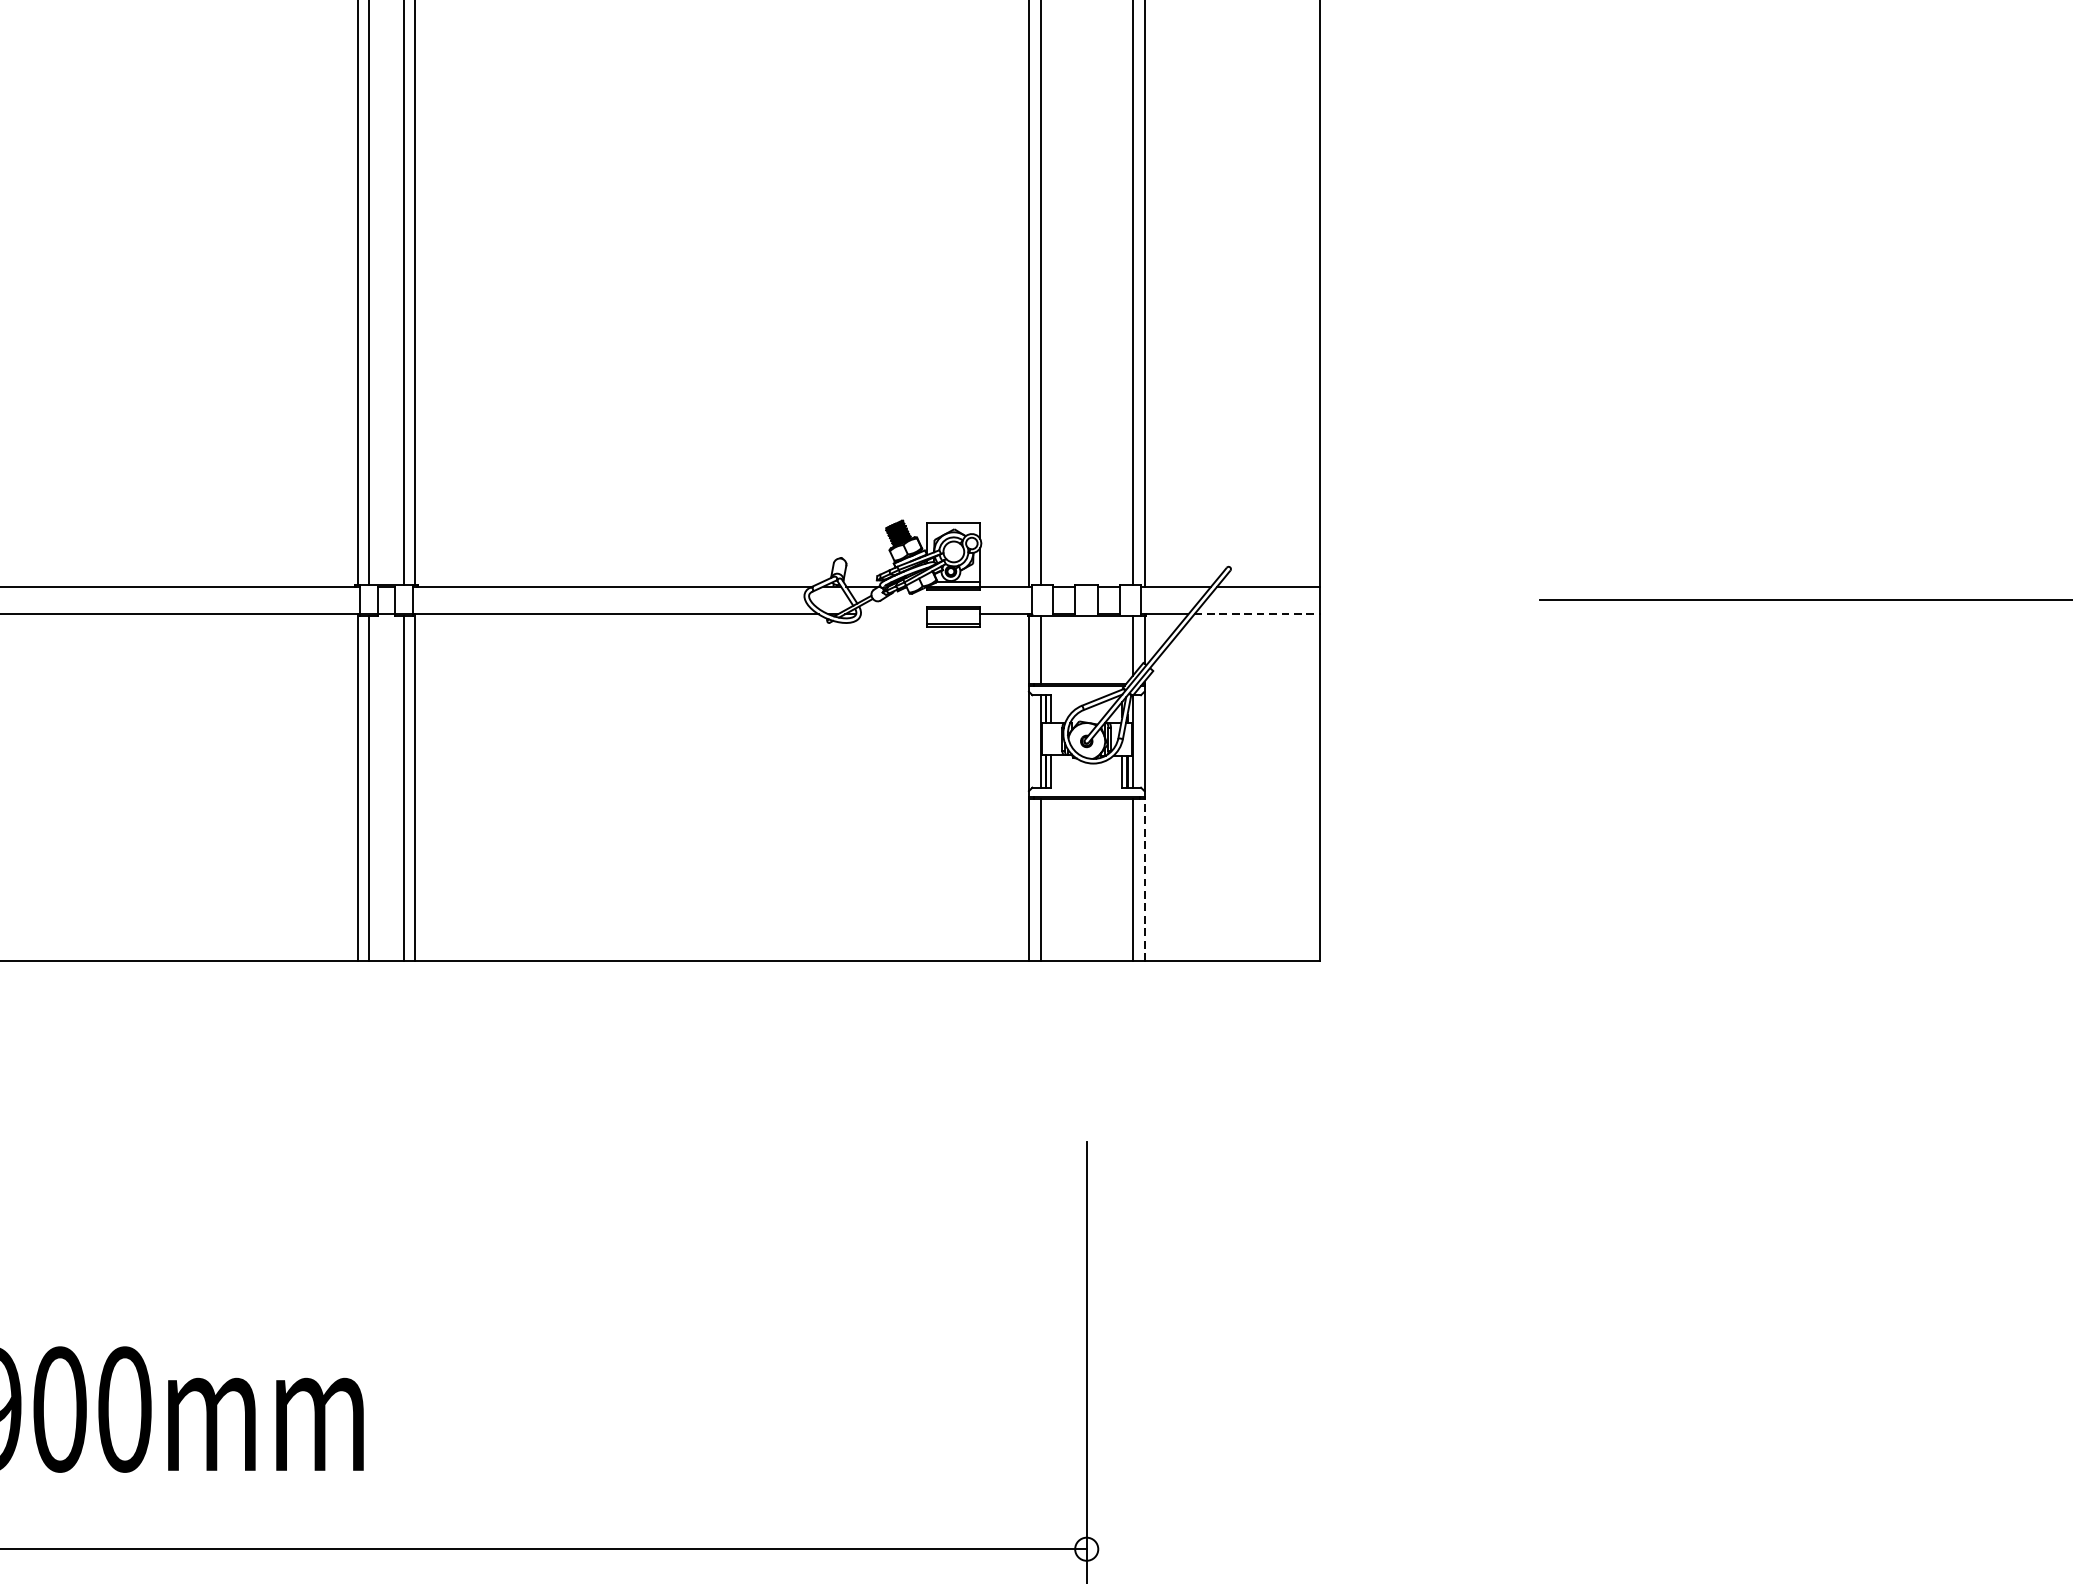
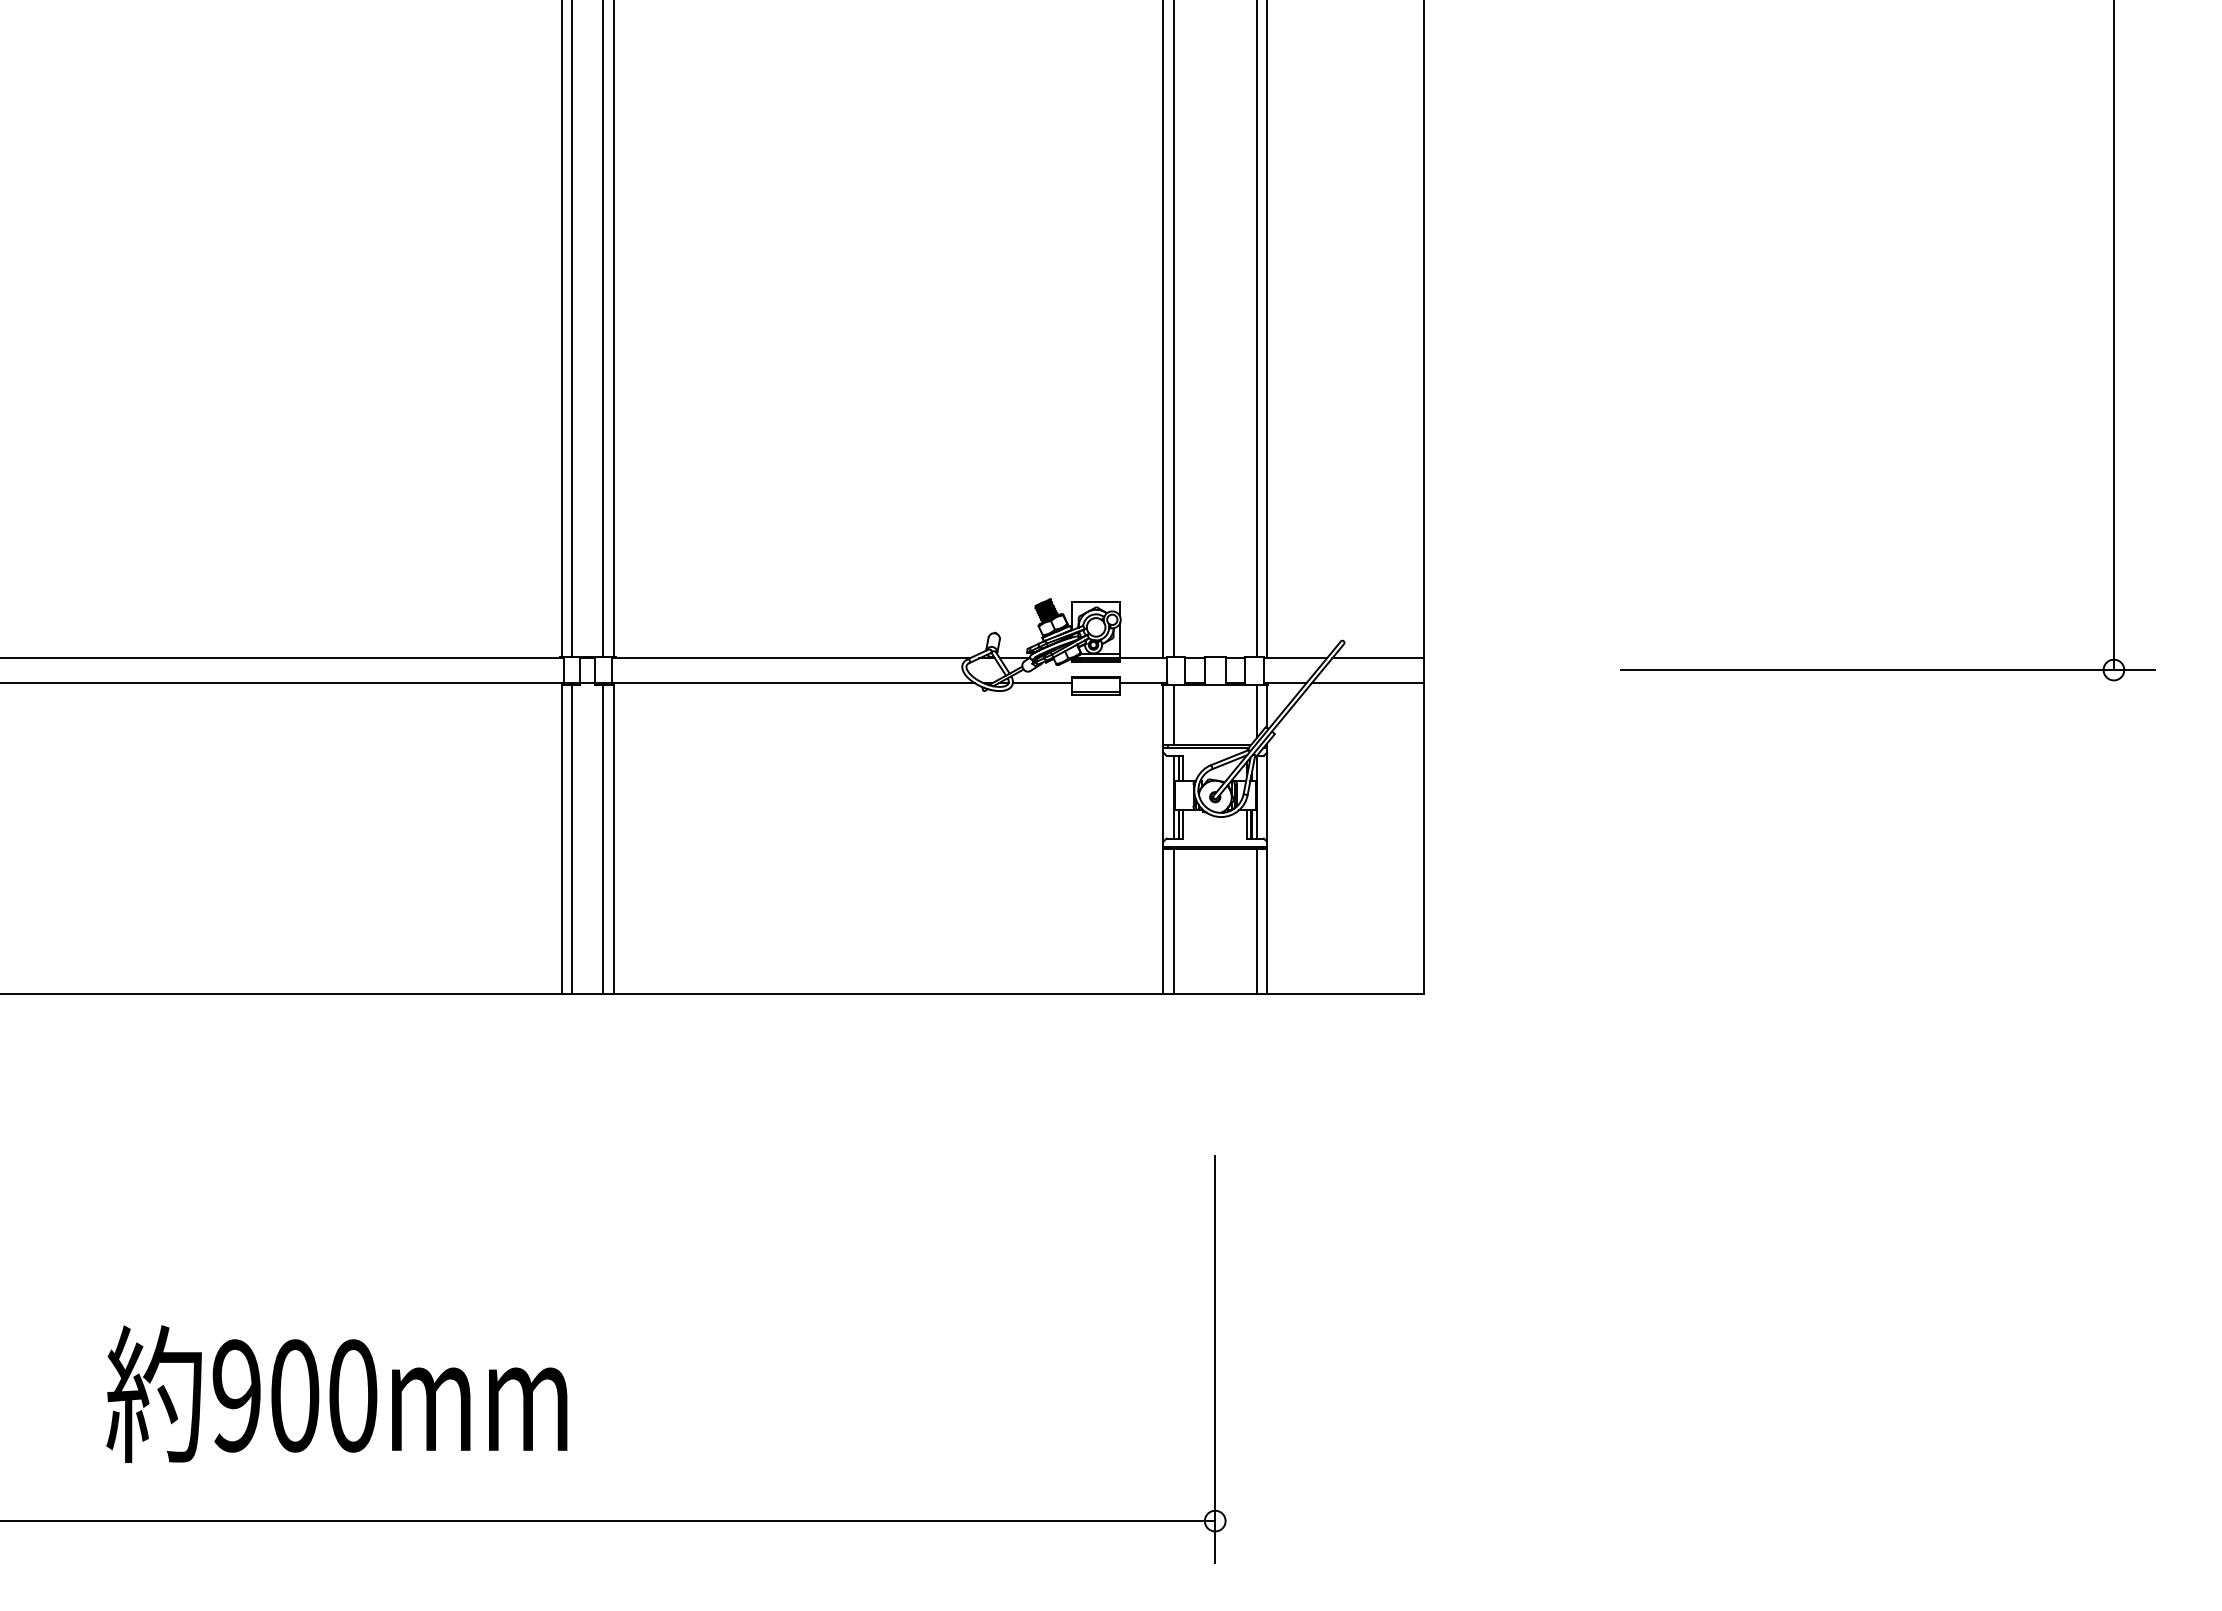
line: (893, 614) -> (1042, 683), added
line: (1257, 614) -> (1368, 683), dashed -> solid
line: (1145, 879) -> (1267, 920), dashed -> solid

